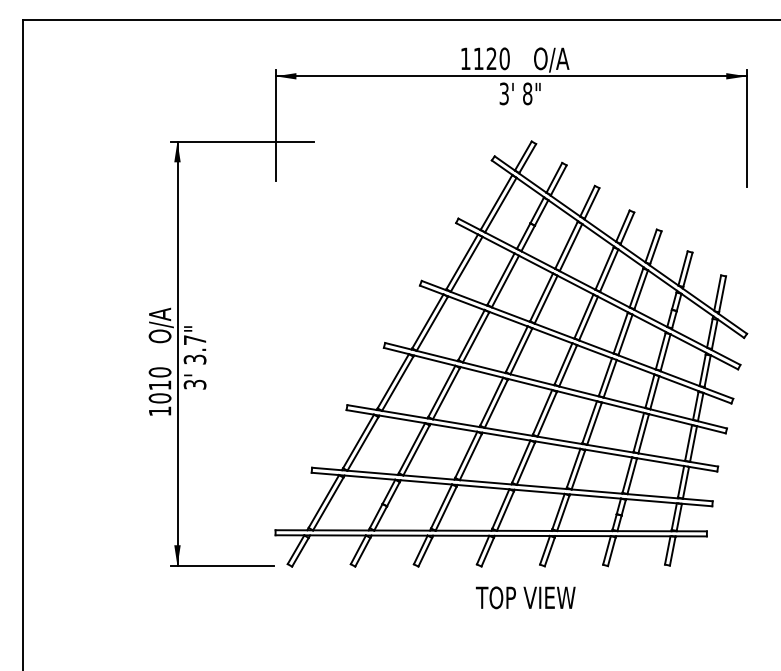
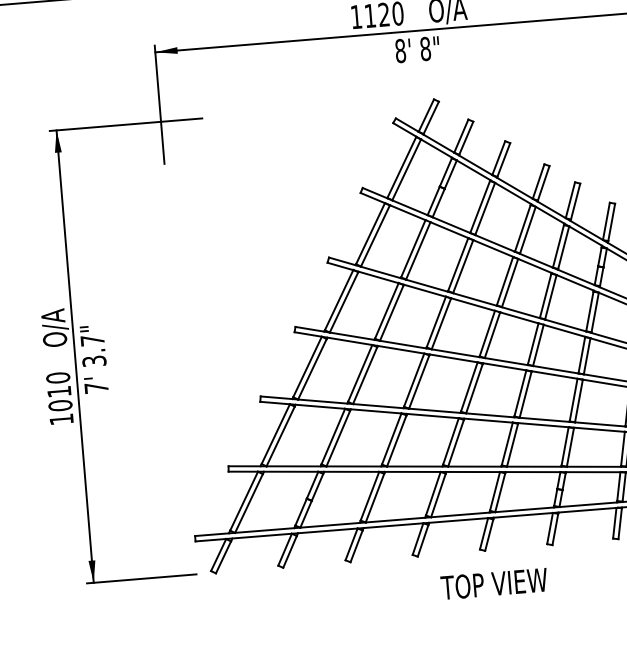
text: (503, 93) -> (399, 50), 3' -> 8'
text: (194, 384) -> (95, 387), 3' -> 7'
text: (525, 597) -> (493, 583), moved

